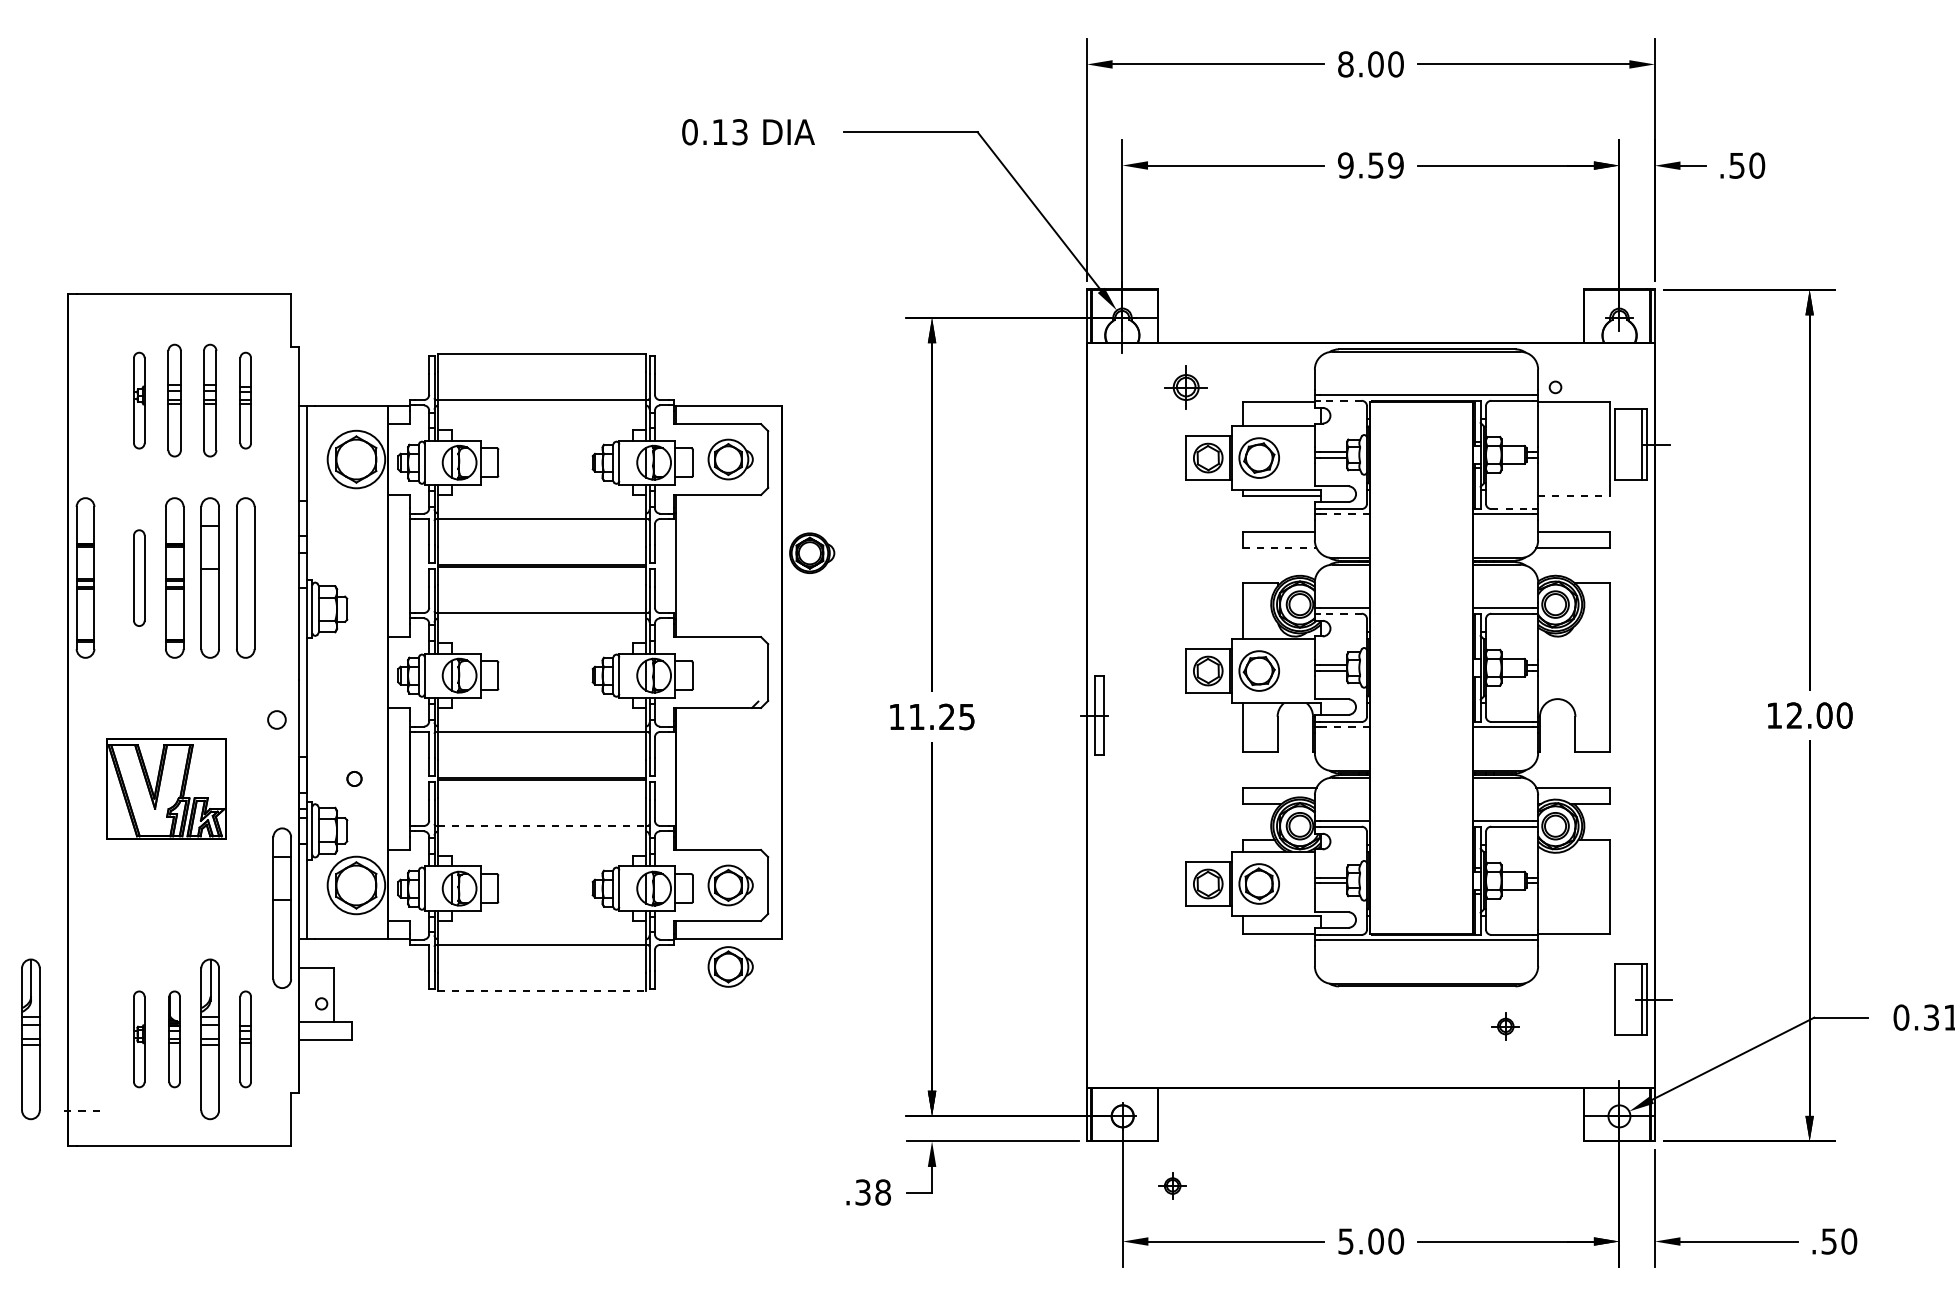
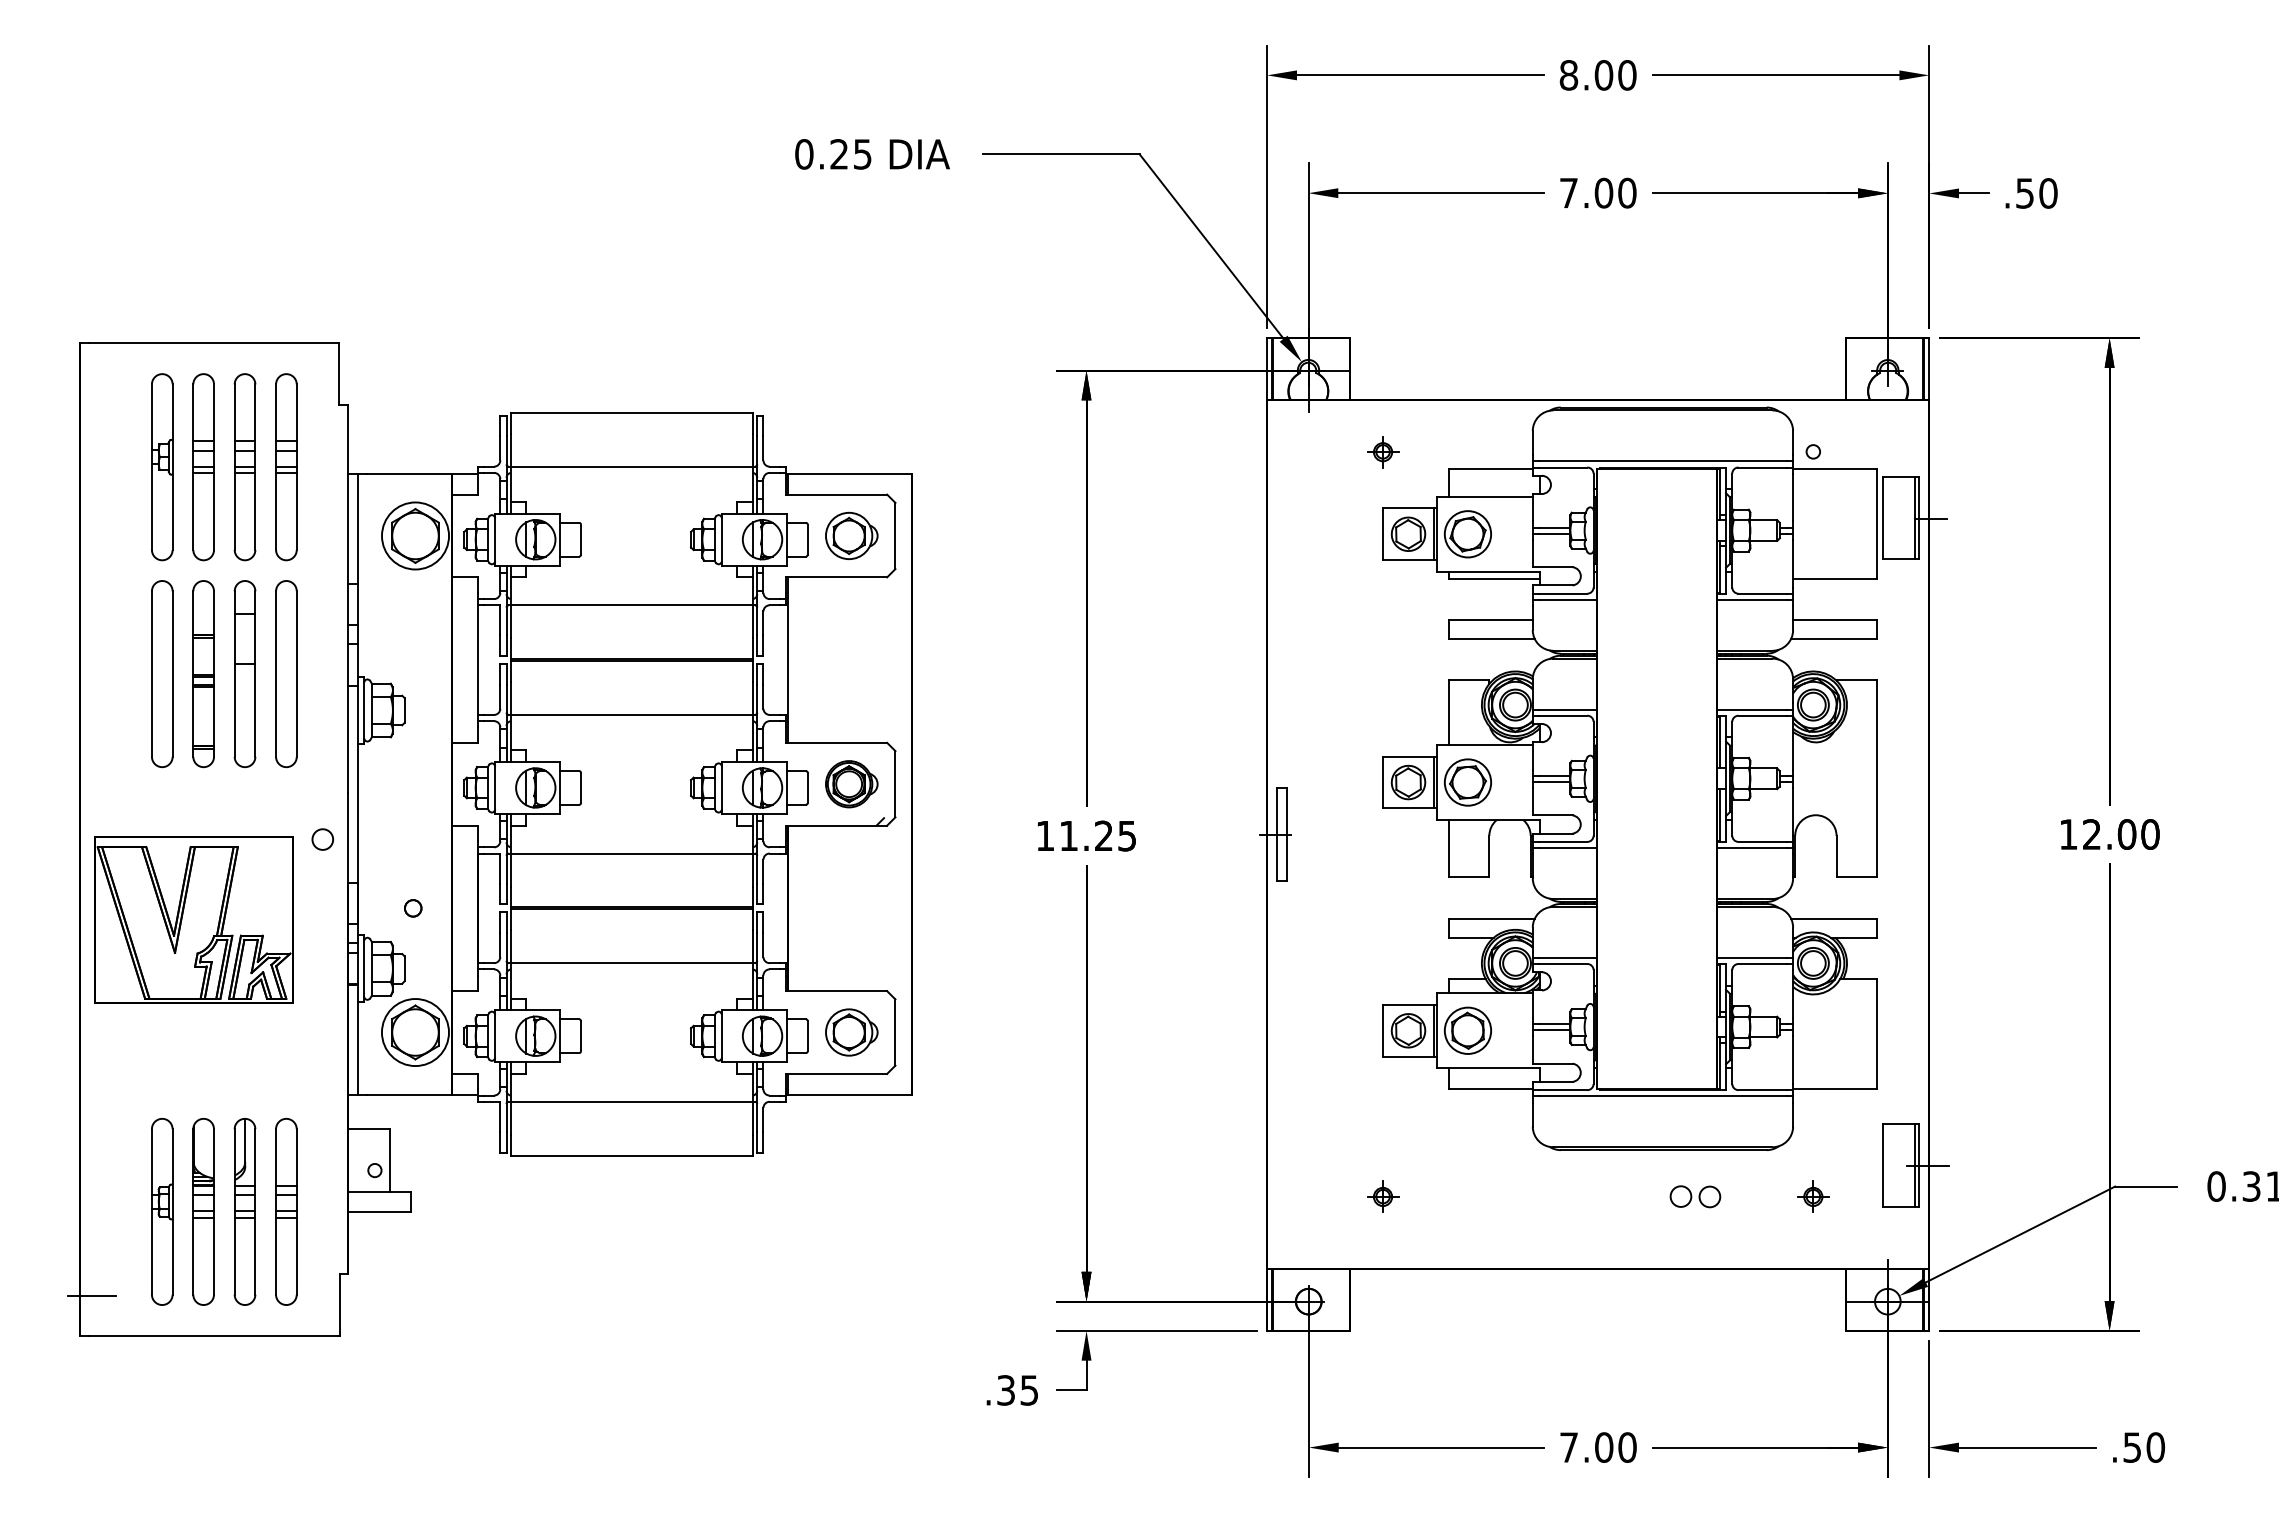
text: (729, 132) -> (850, 154), 0.13 -> 0.25
text: (1370, 164) -> (1597, 192), 9.59 -> 7.00
part: (1186, 387) -> (1383, 452), size x0.62
part: (139, 400) -> (162, 467), size x1.67
part: (174, 400) -> (203, 467), size x1.43
part: (209, 400) -> (244, 467), size x1.43
part: (245, 400) -> (286, 467), size x1.67
line: (1340, 400) -> (1562, 467), dashed -> solid
line: (1574, 496) -> (1835, 578), dashed -> solid
line: (1512, 508) -> (1763, 593), dashed -> solid
line: (1344, 514) -> (1567, 599), dashed -> solid
line: (1280, 547) -> (1492, 638), dashed -> solid
part: (811, 553) -> (851, 784), moved
part: (85, 578) -> (99, 674), removed
part: (139, 578) -> (162, 674), size x1.67
line: (1340, 613) -> (1562, 715), dashed -> solid
line: (1344, 727) -> (1567, 848), dashed -> solid
part: (166, 788) -> (193, 919), size x1.43
line: (542, 826) -> (632, 963), dashed -> solid
part: (281, 908) -> (328, 1059), removed
part: (730, 966) -> (851, 1127), removed
line: (542, 990) -> (632, 1155), dashed -> solid
part: (1454, 1026) -> (1695, 1196), added
part: (1505, 1026) -> (1813, 1196), moved
part: (30, 1039) -> (35, 1211), removed
part: (139, 1039) -> (162, 1211), size x1.67
part: (174, 1039) -> (203, 1211), size x1.67
part: (245, 1039) -> (286, 1211), size x1.67
line: (79, 1111) -> (92, 1295), dashed -> solid
part: (1173, 1185) -> (1383, 1196), moved
text: (883, 1192) -> (1029, 1390), .38 -> .35
text: (1345, 1241) -> (1568, 1447), 5.00 -> 7.00

